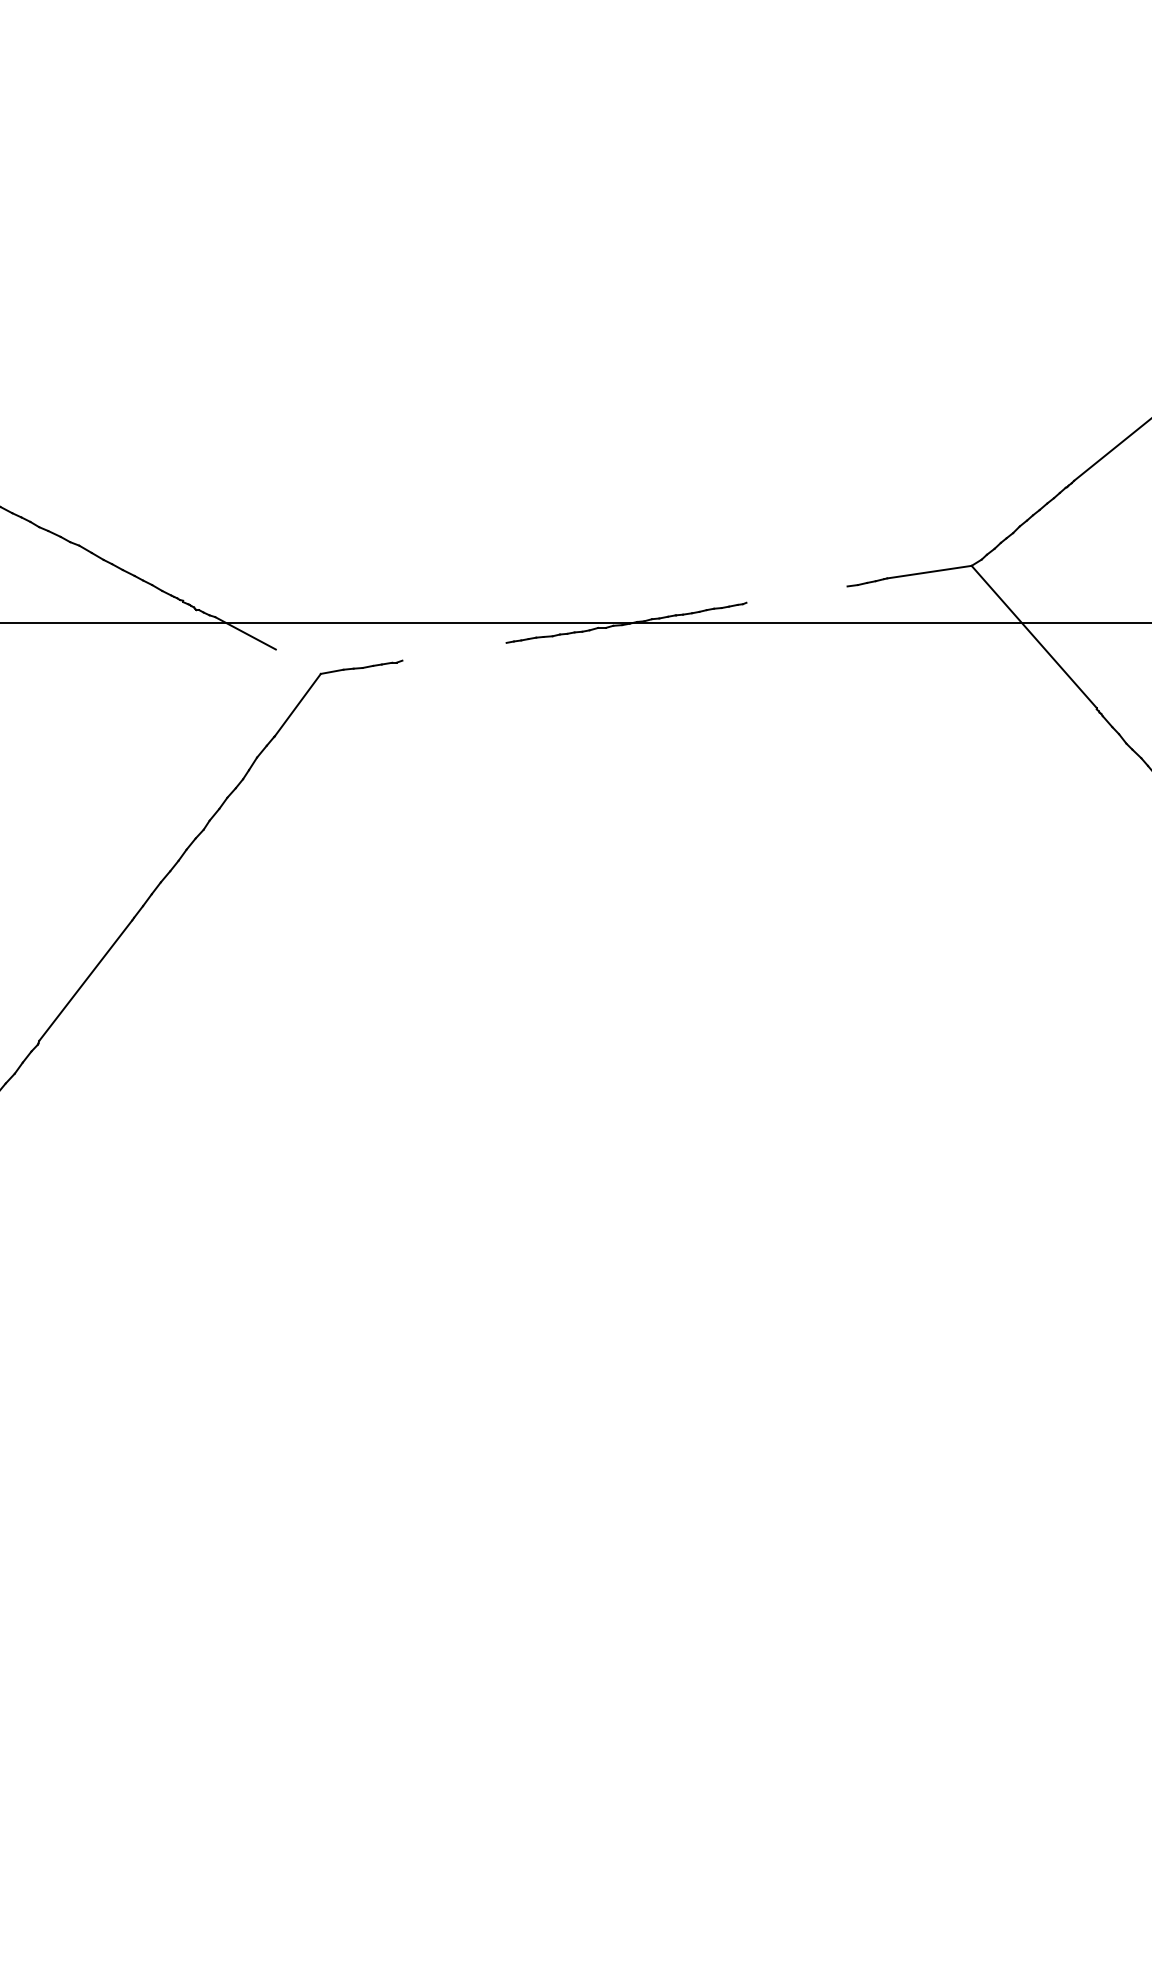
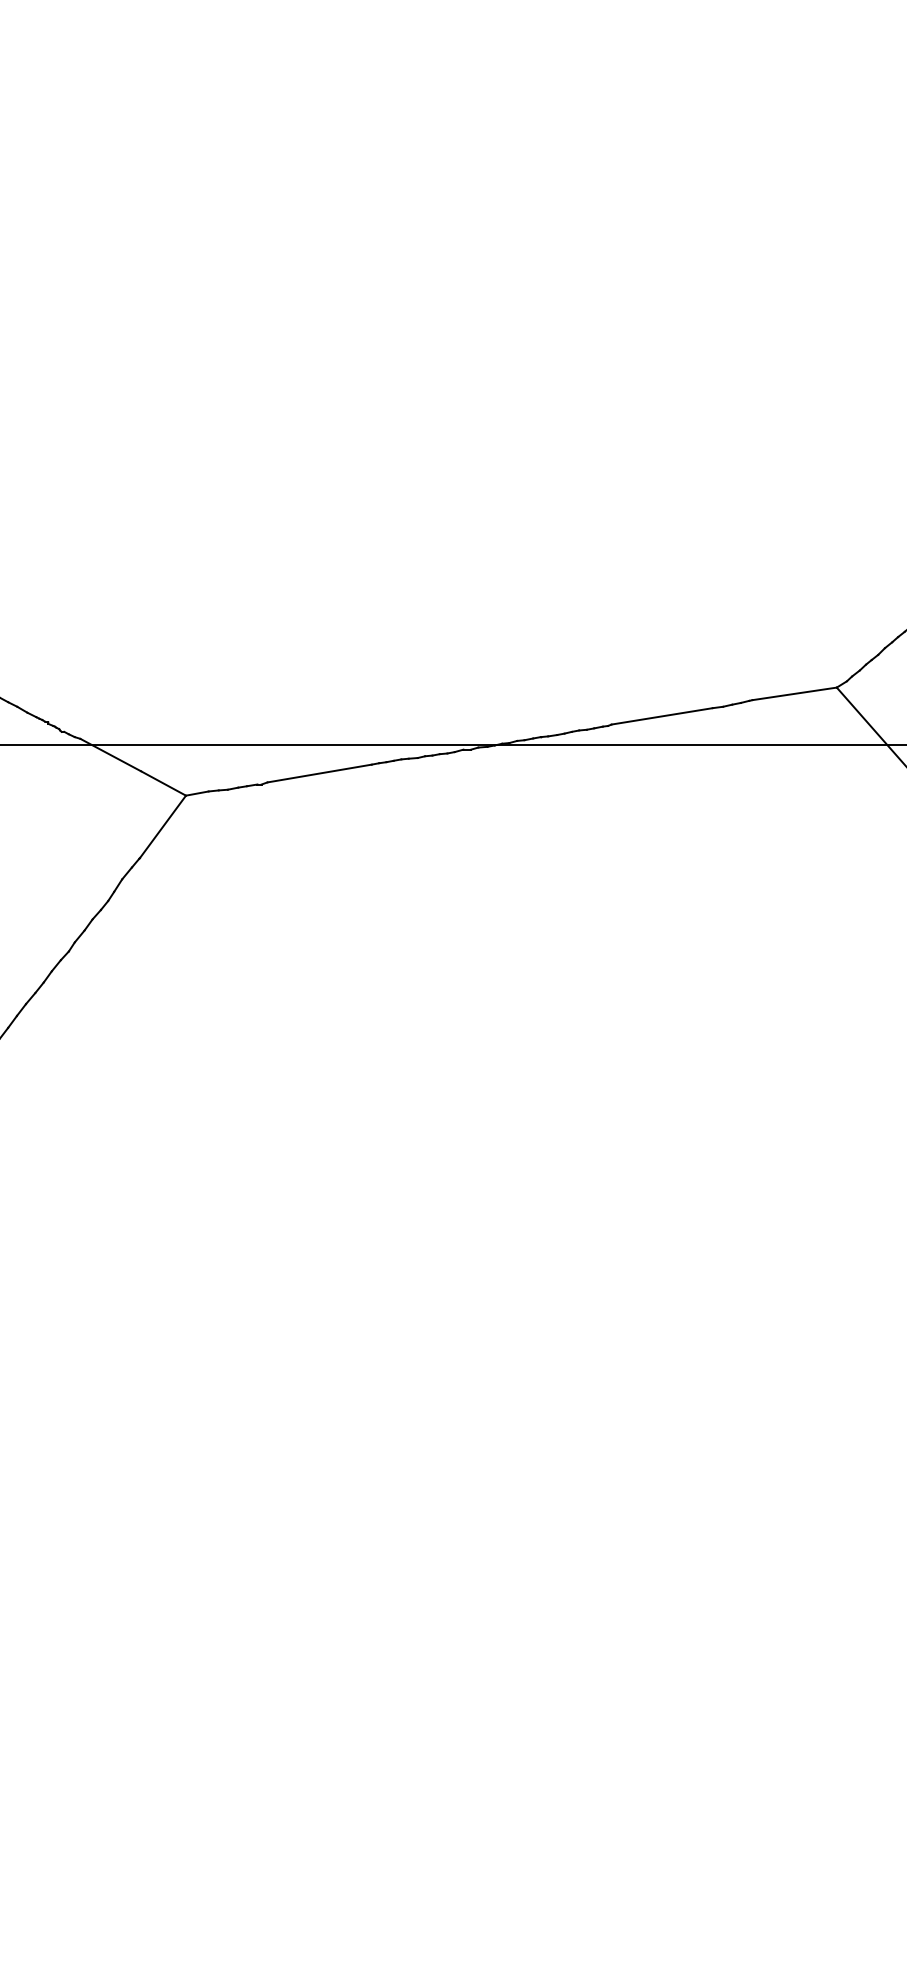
line: (796, 594) -> (661, 716), added
line: (454, 651) -> (319, 773), added
line: (297, 661) -> (162, 783), added

